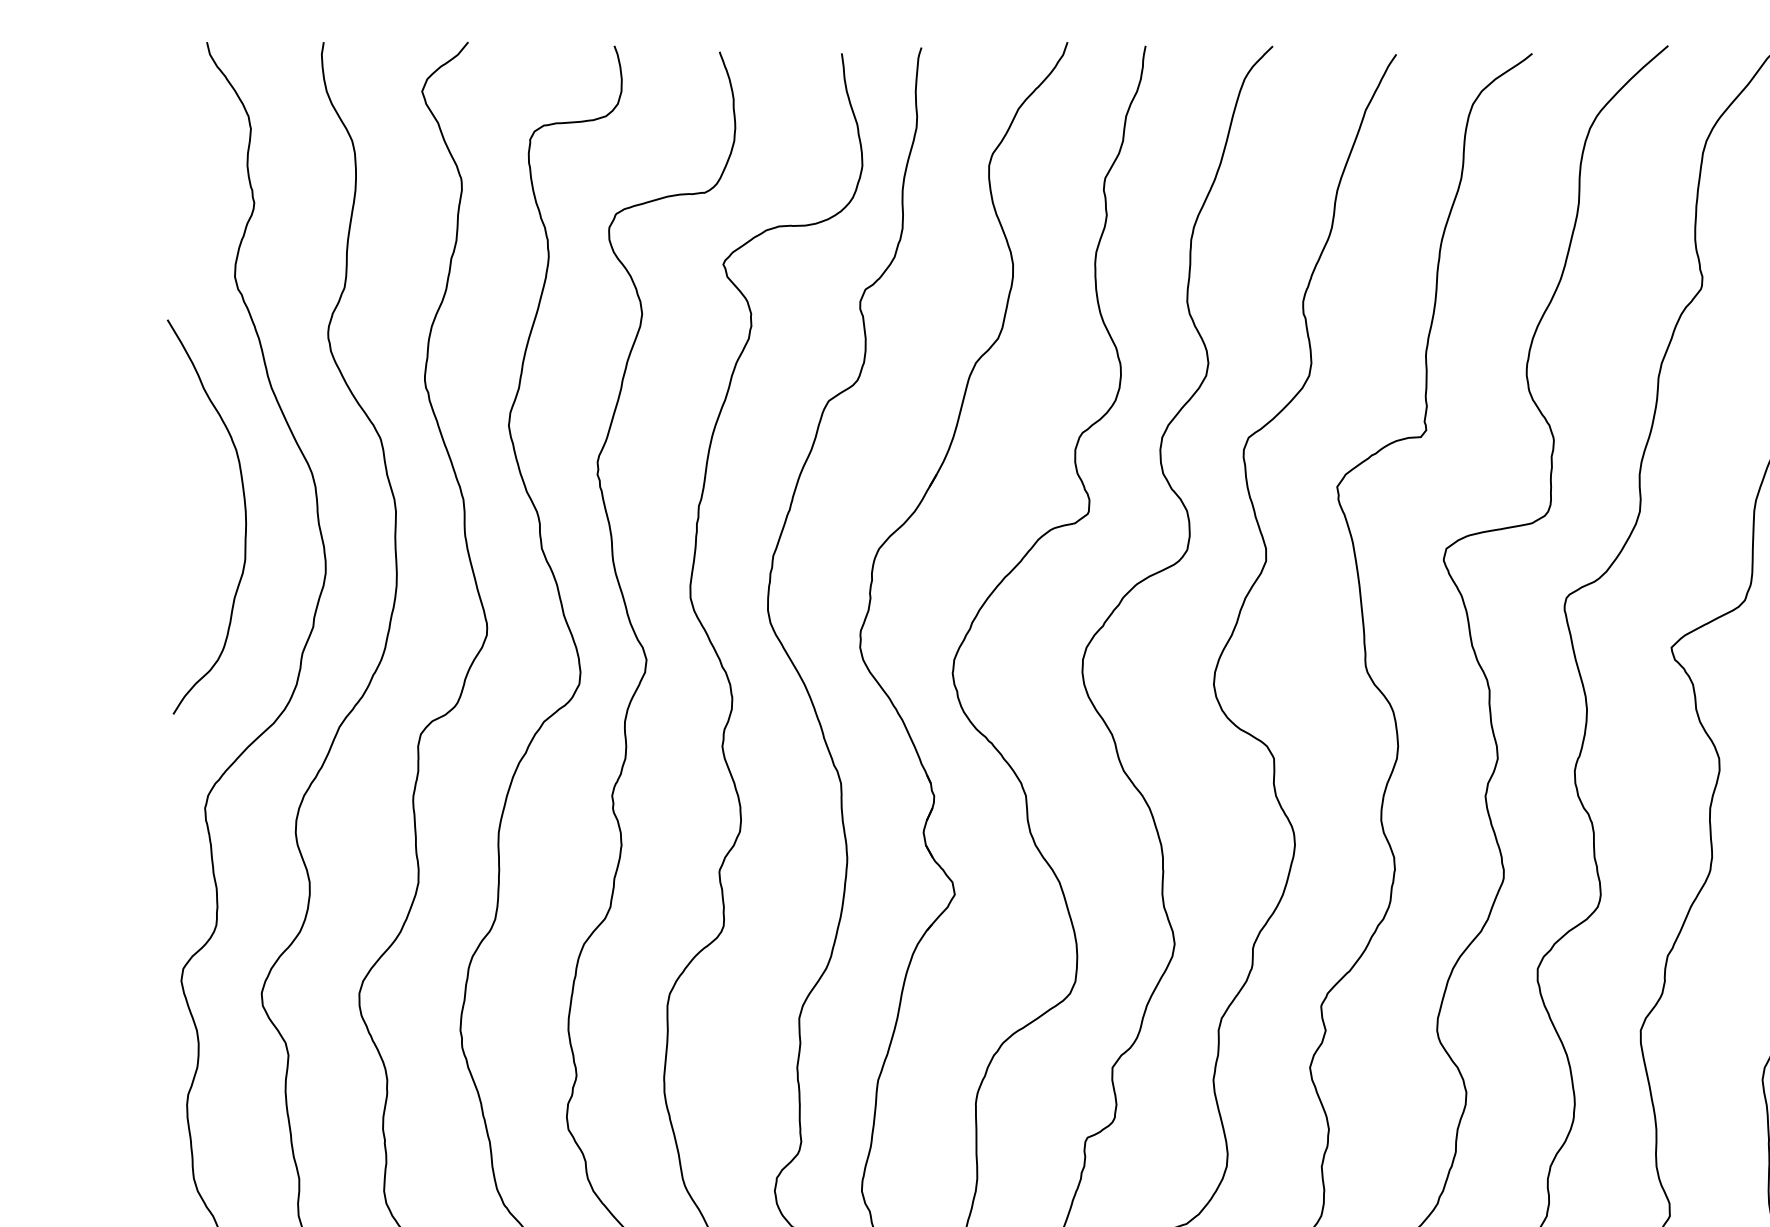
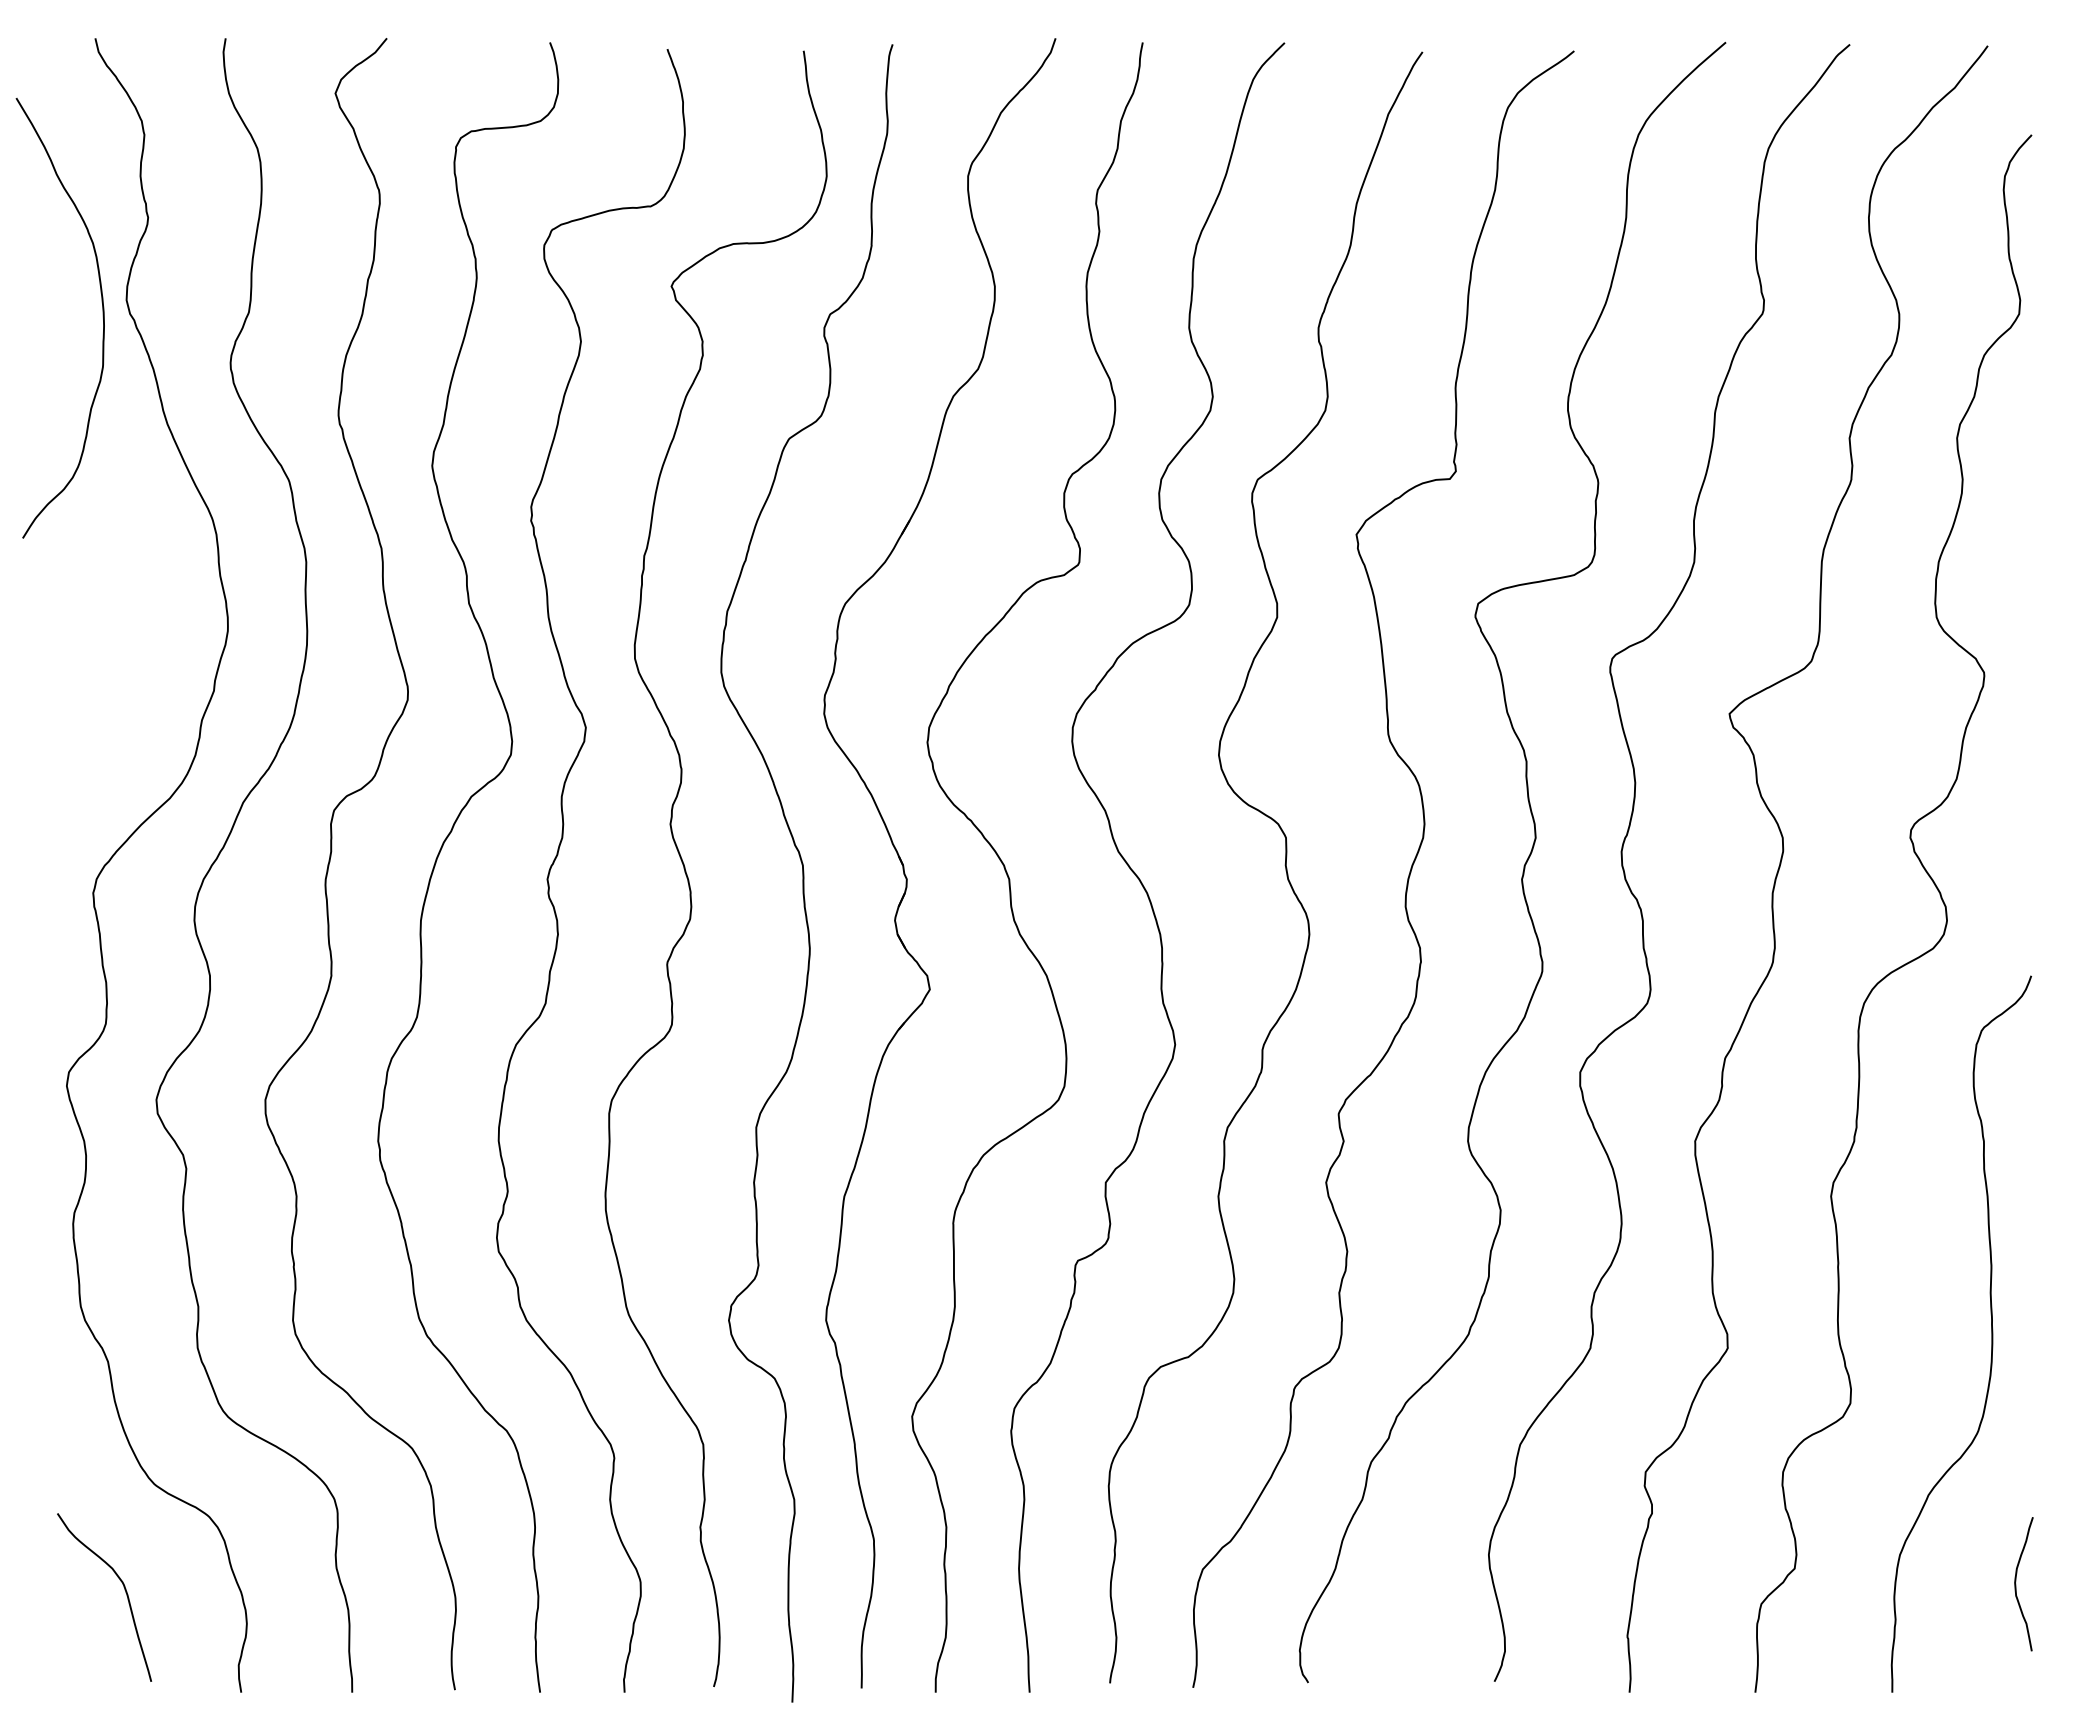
curve: (244, 516) -> (102, 317), moved

